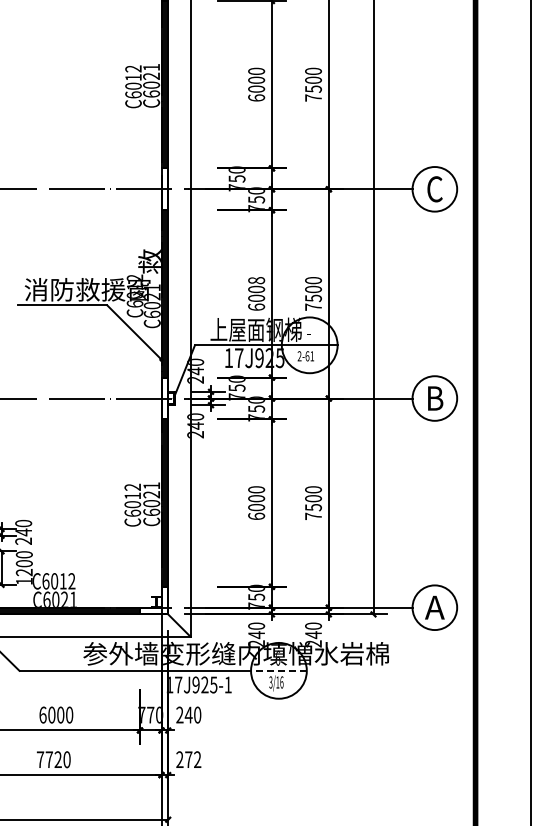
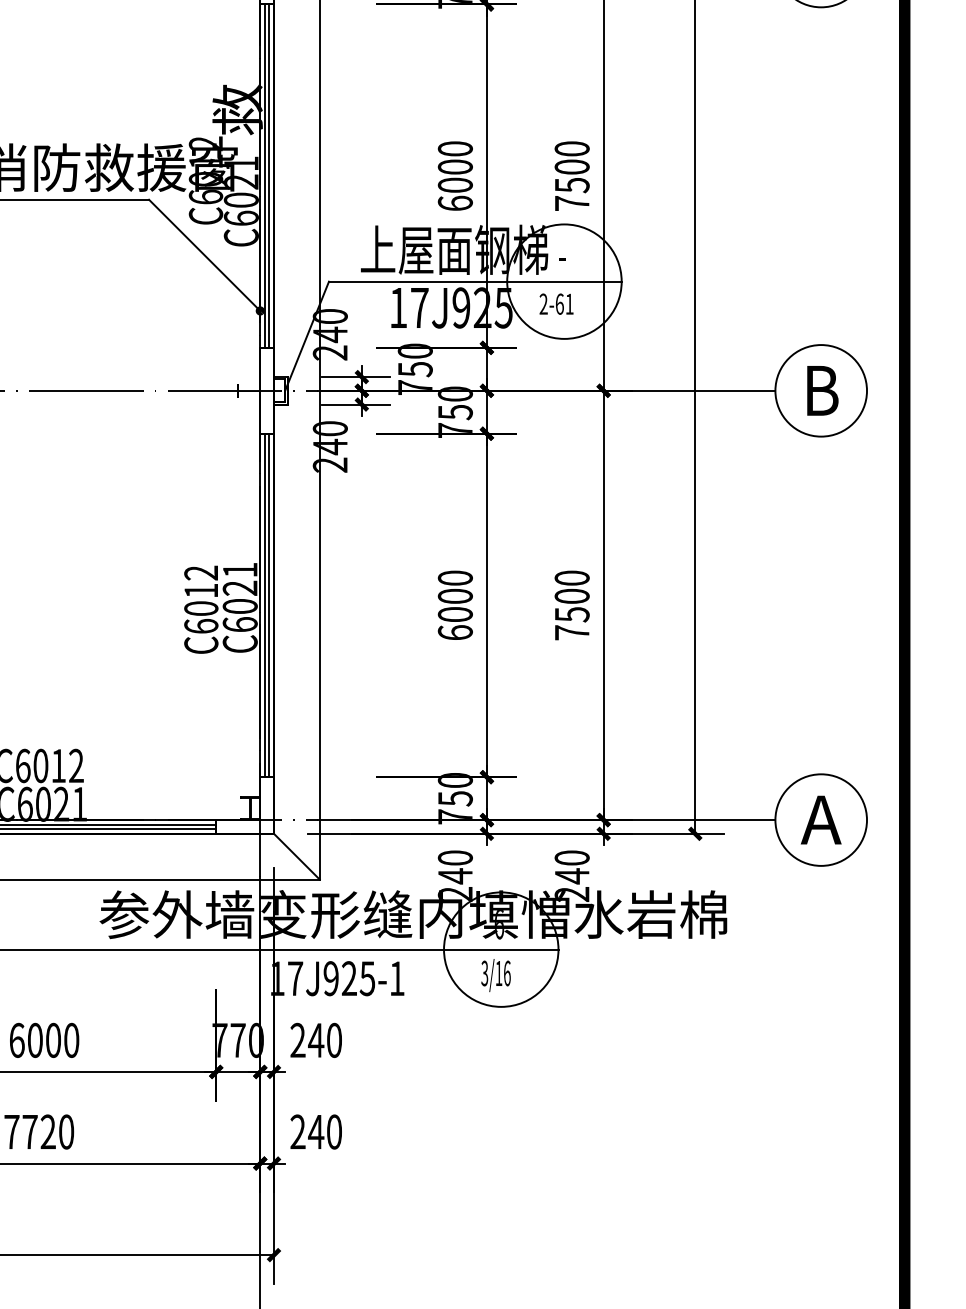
text: (256, 280) -> (455, 148), 6008 -> 6000
line: (278, 670) -> (500, 948), dashed -> solid
text: (192, 759) -> (323, 1131), 272 -> 240

